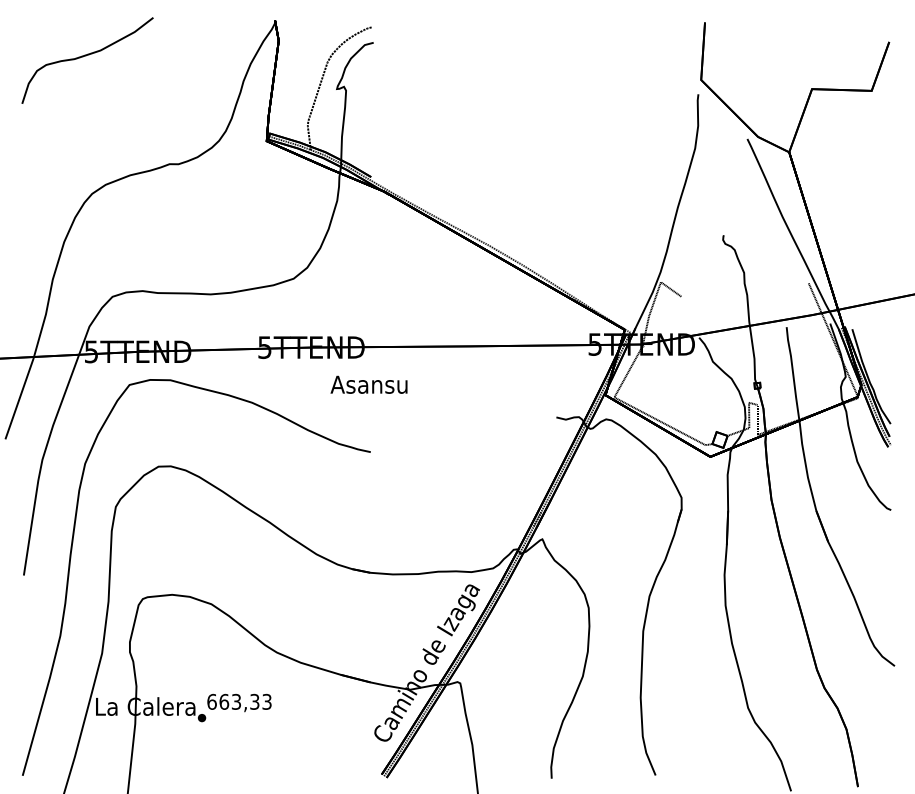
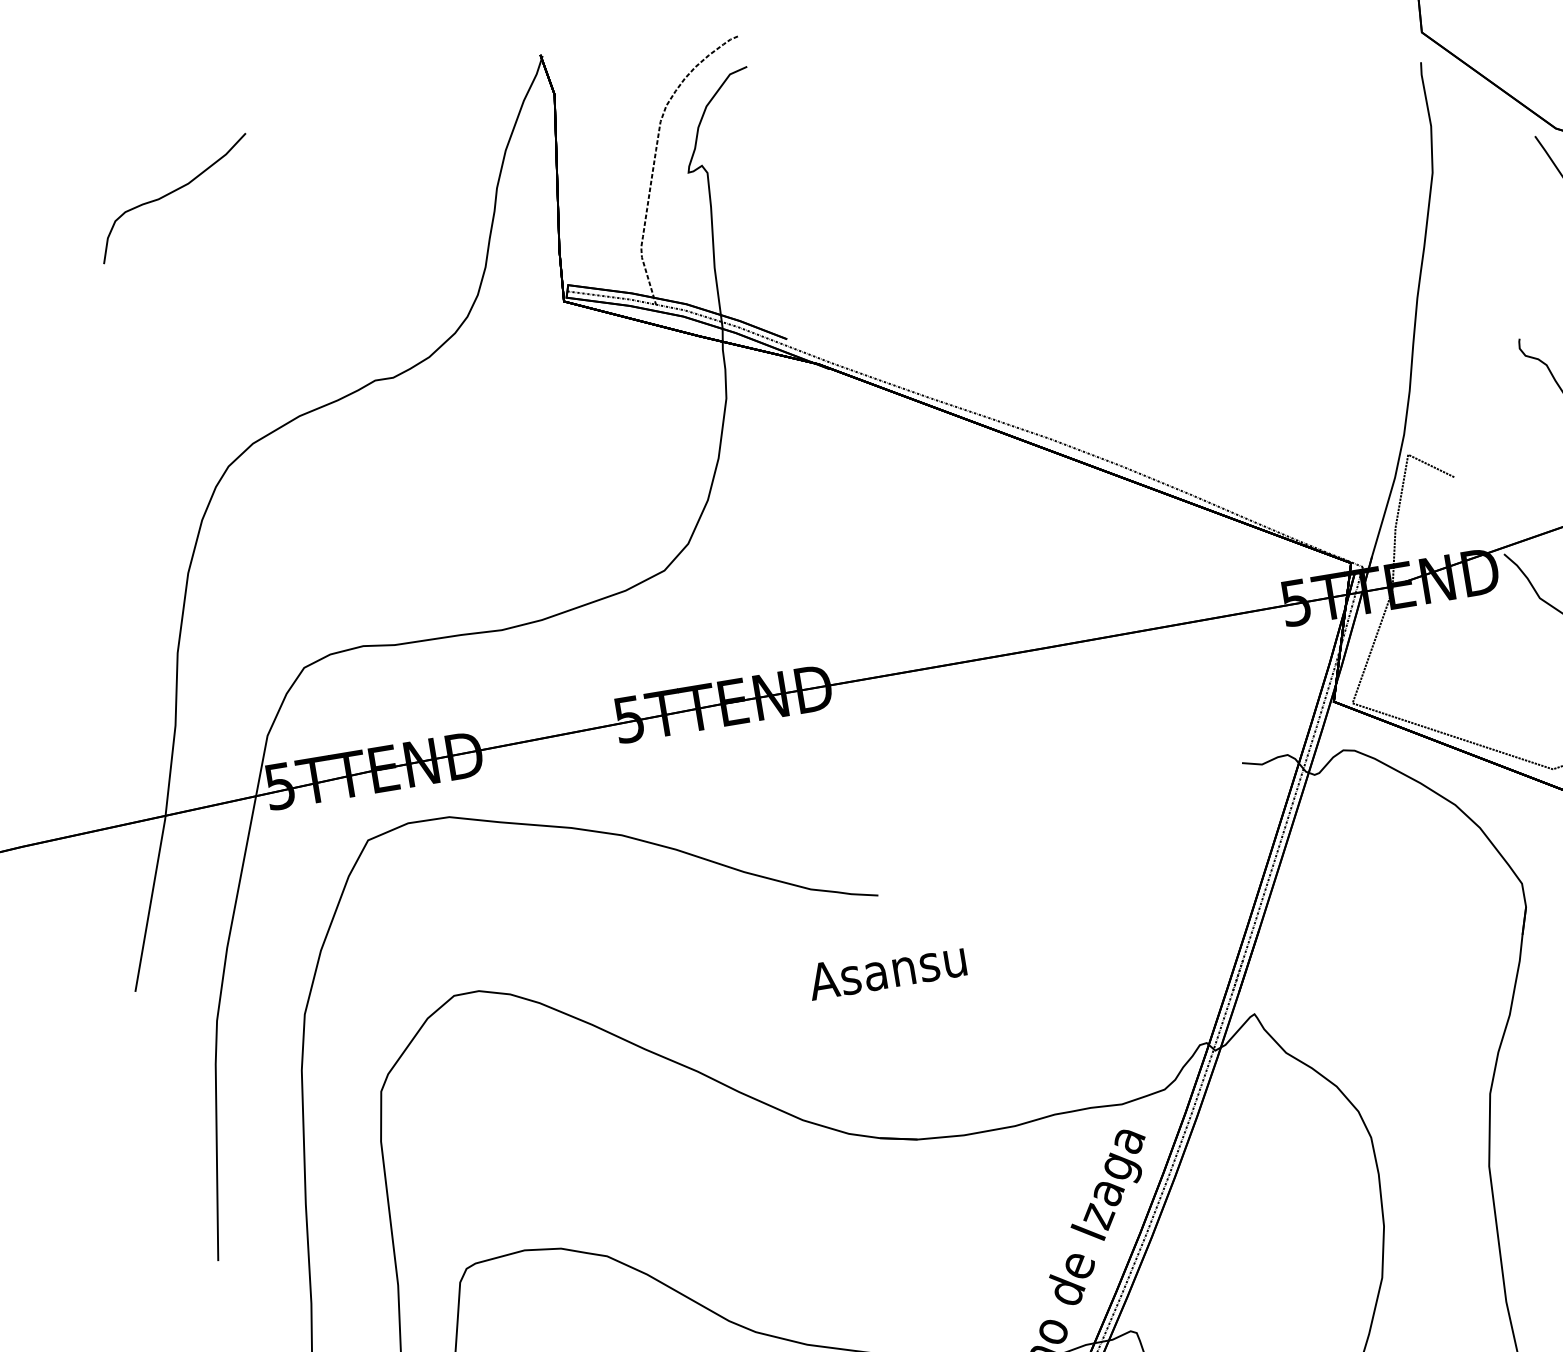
part: (87, 60) -> (174, 198), size x0.6
text: (368, 384) -> (885, 969), moved

